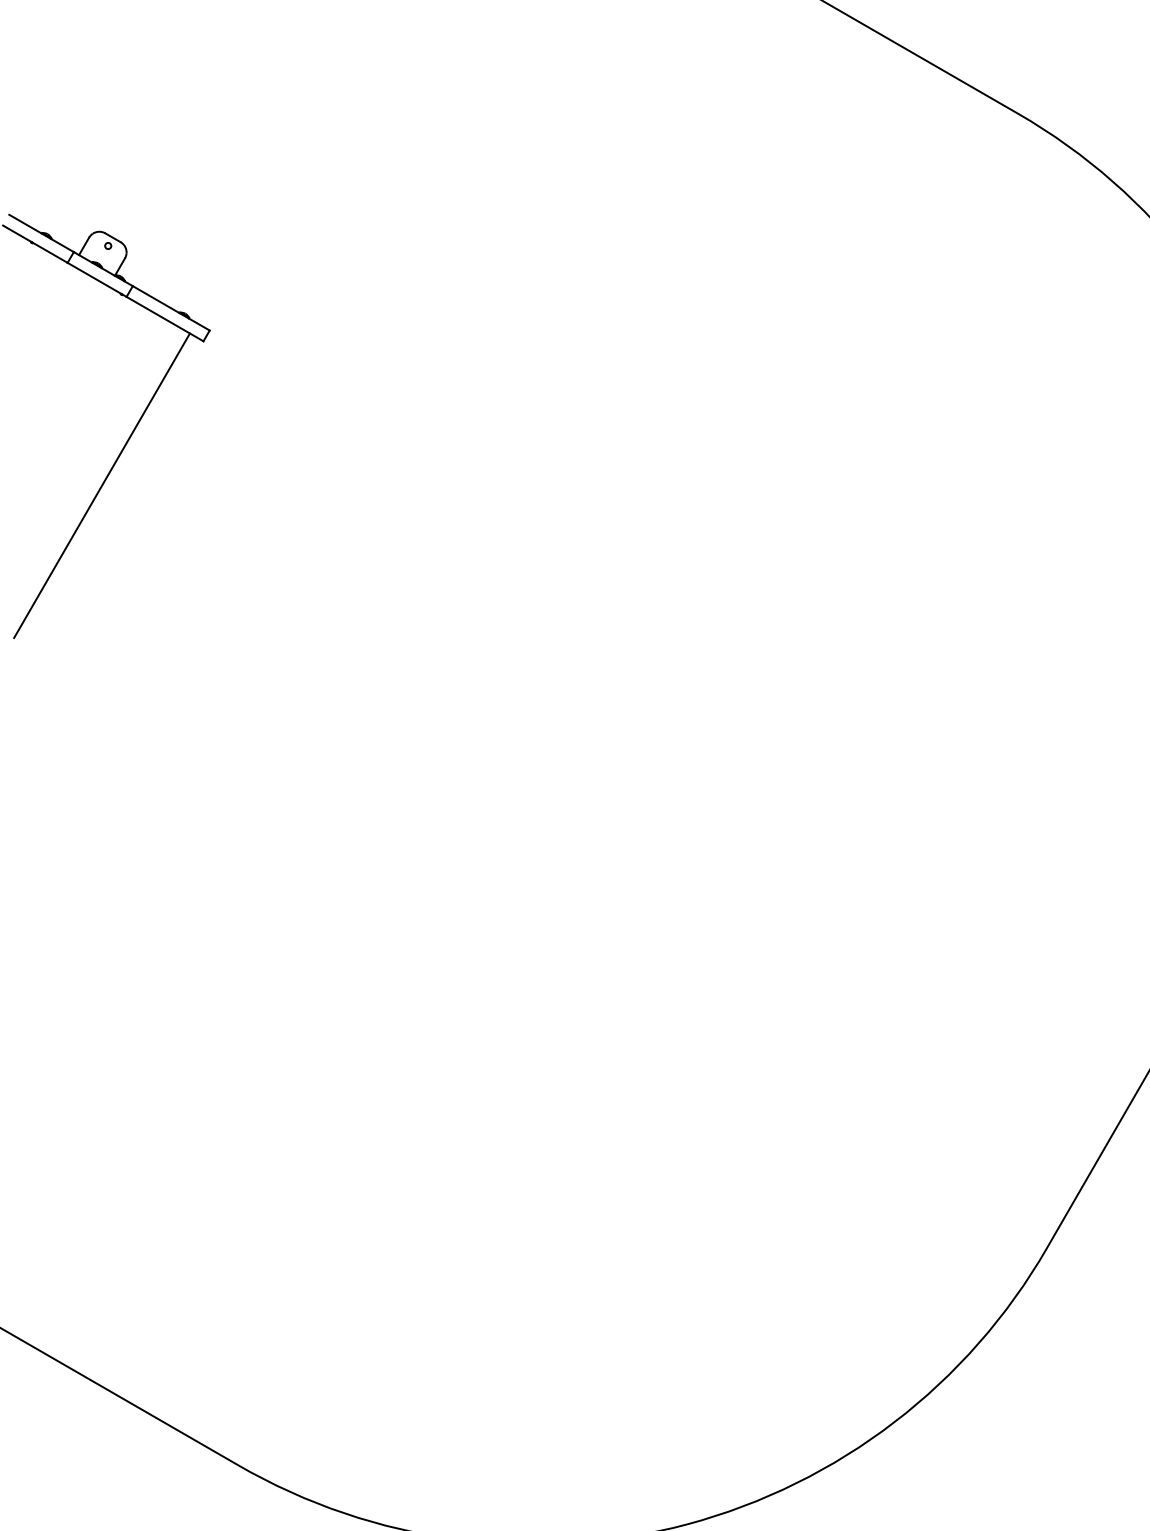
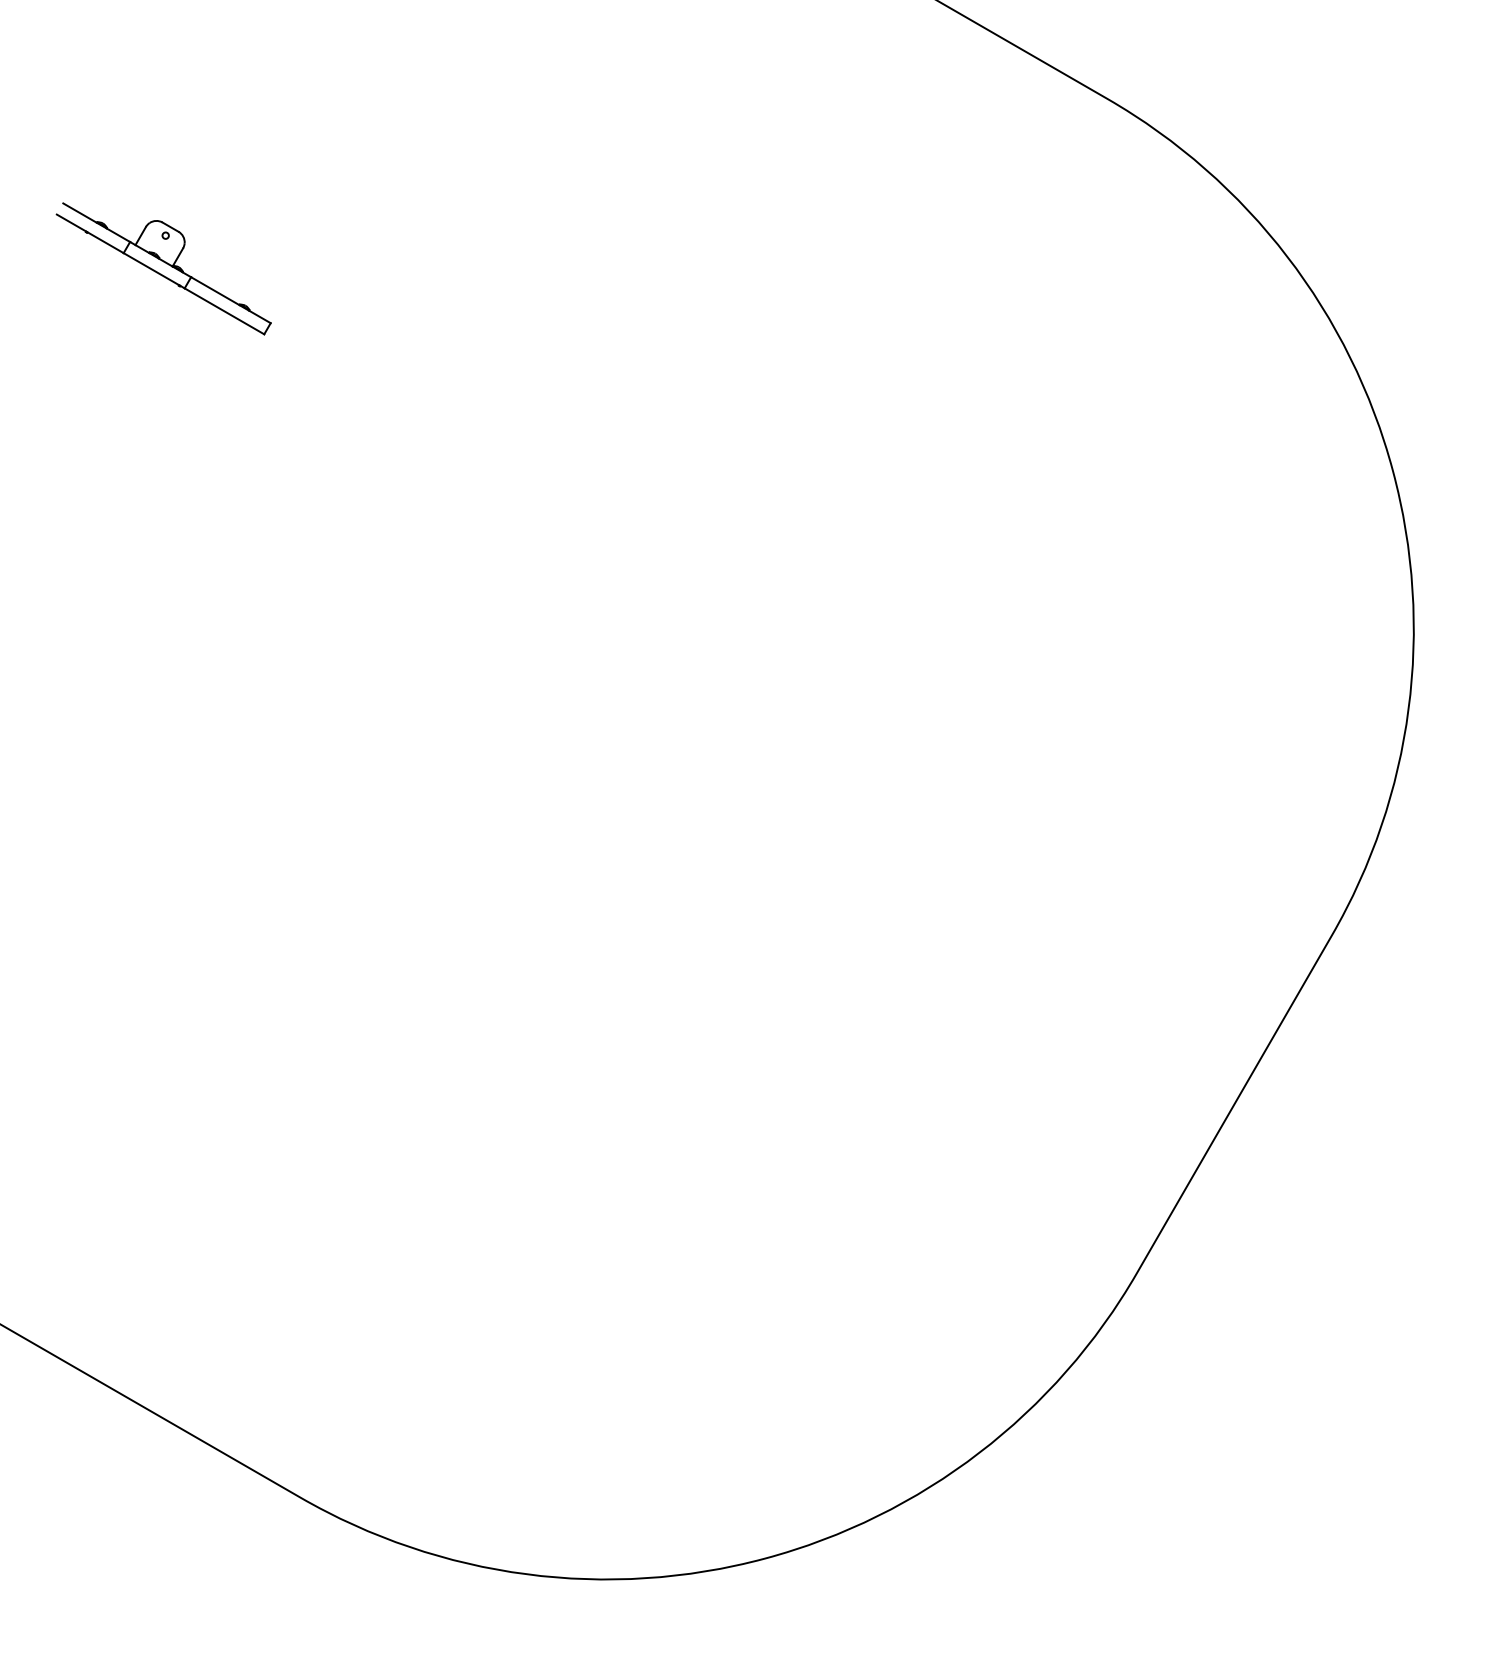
line: (102, 485) -> (159, 483), removed

